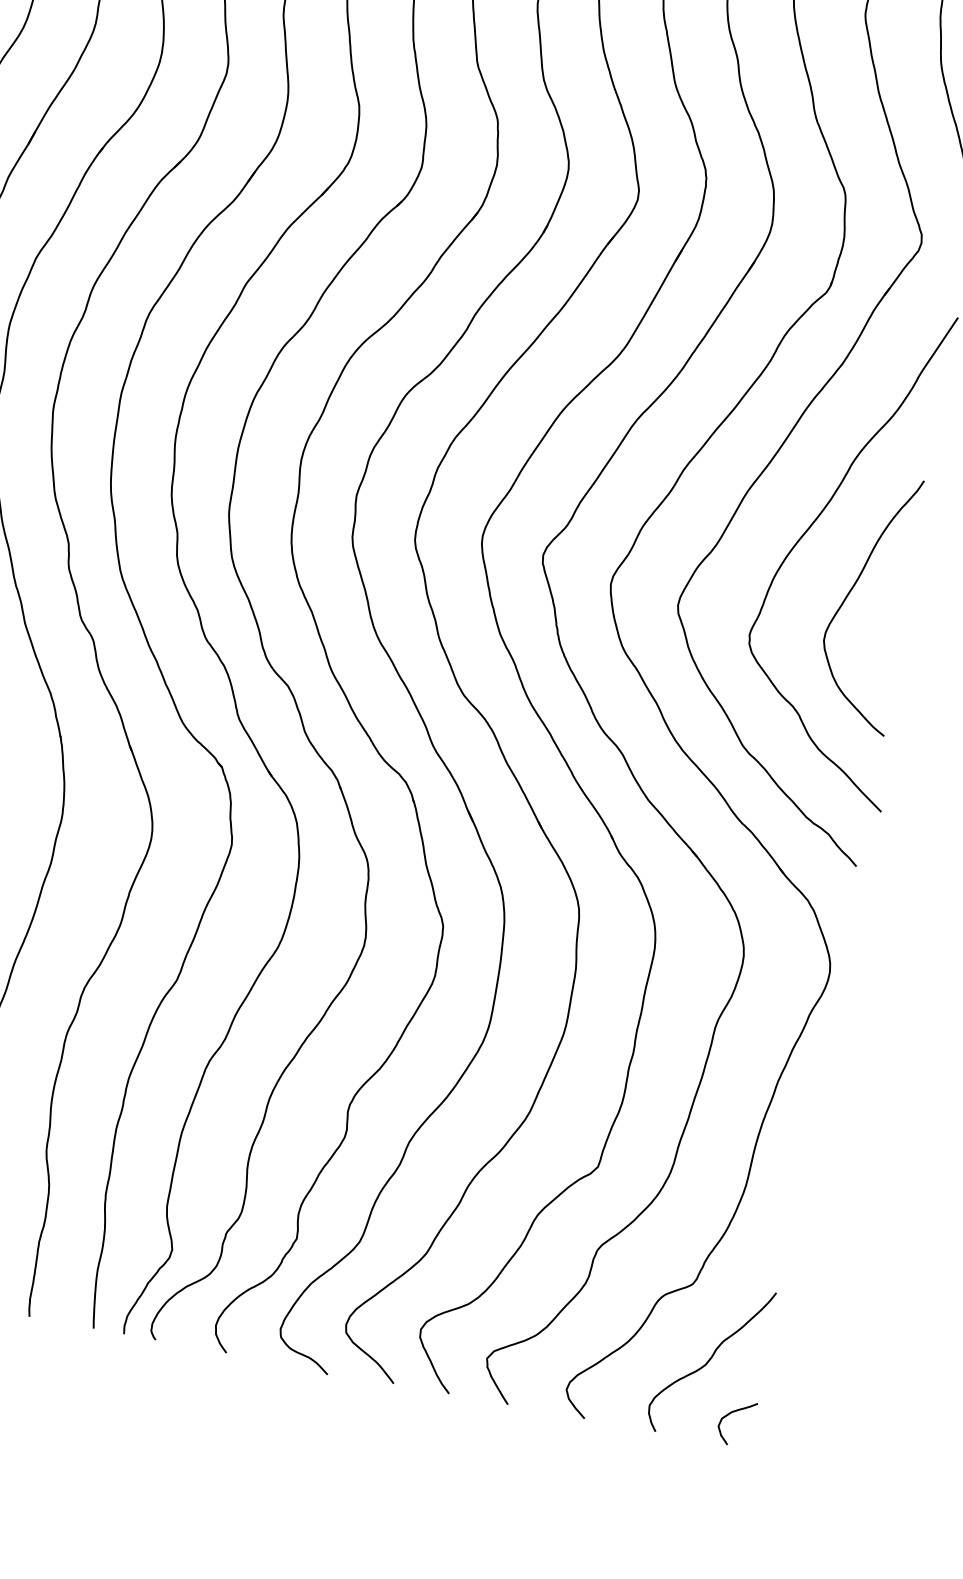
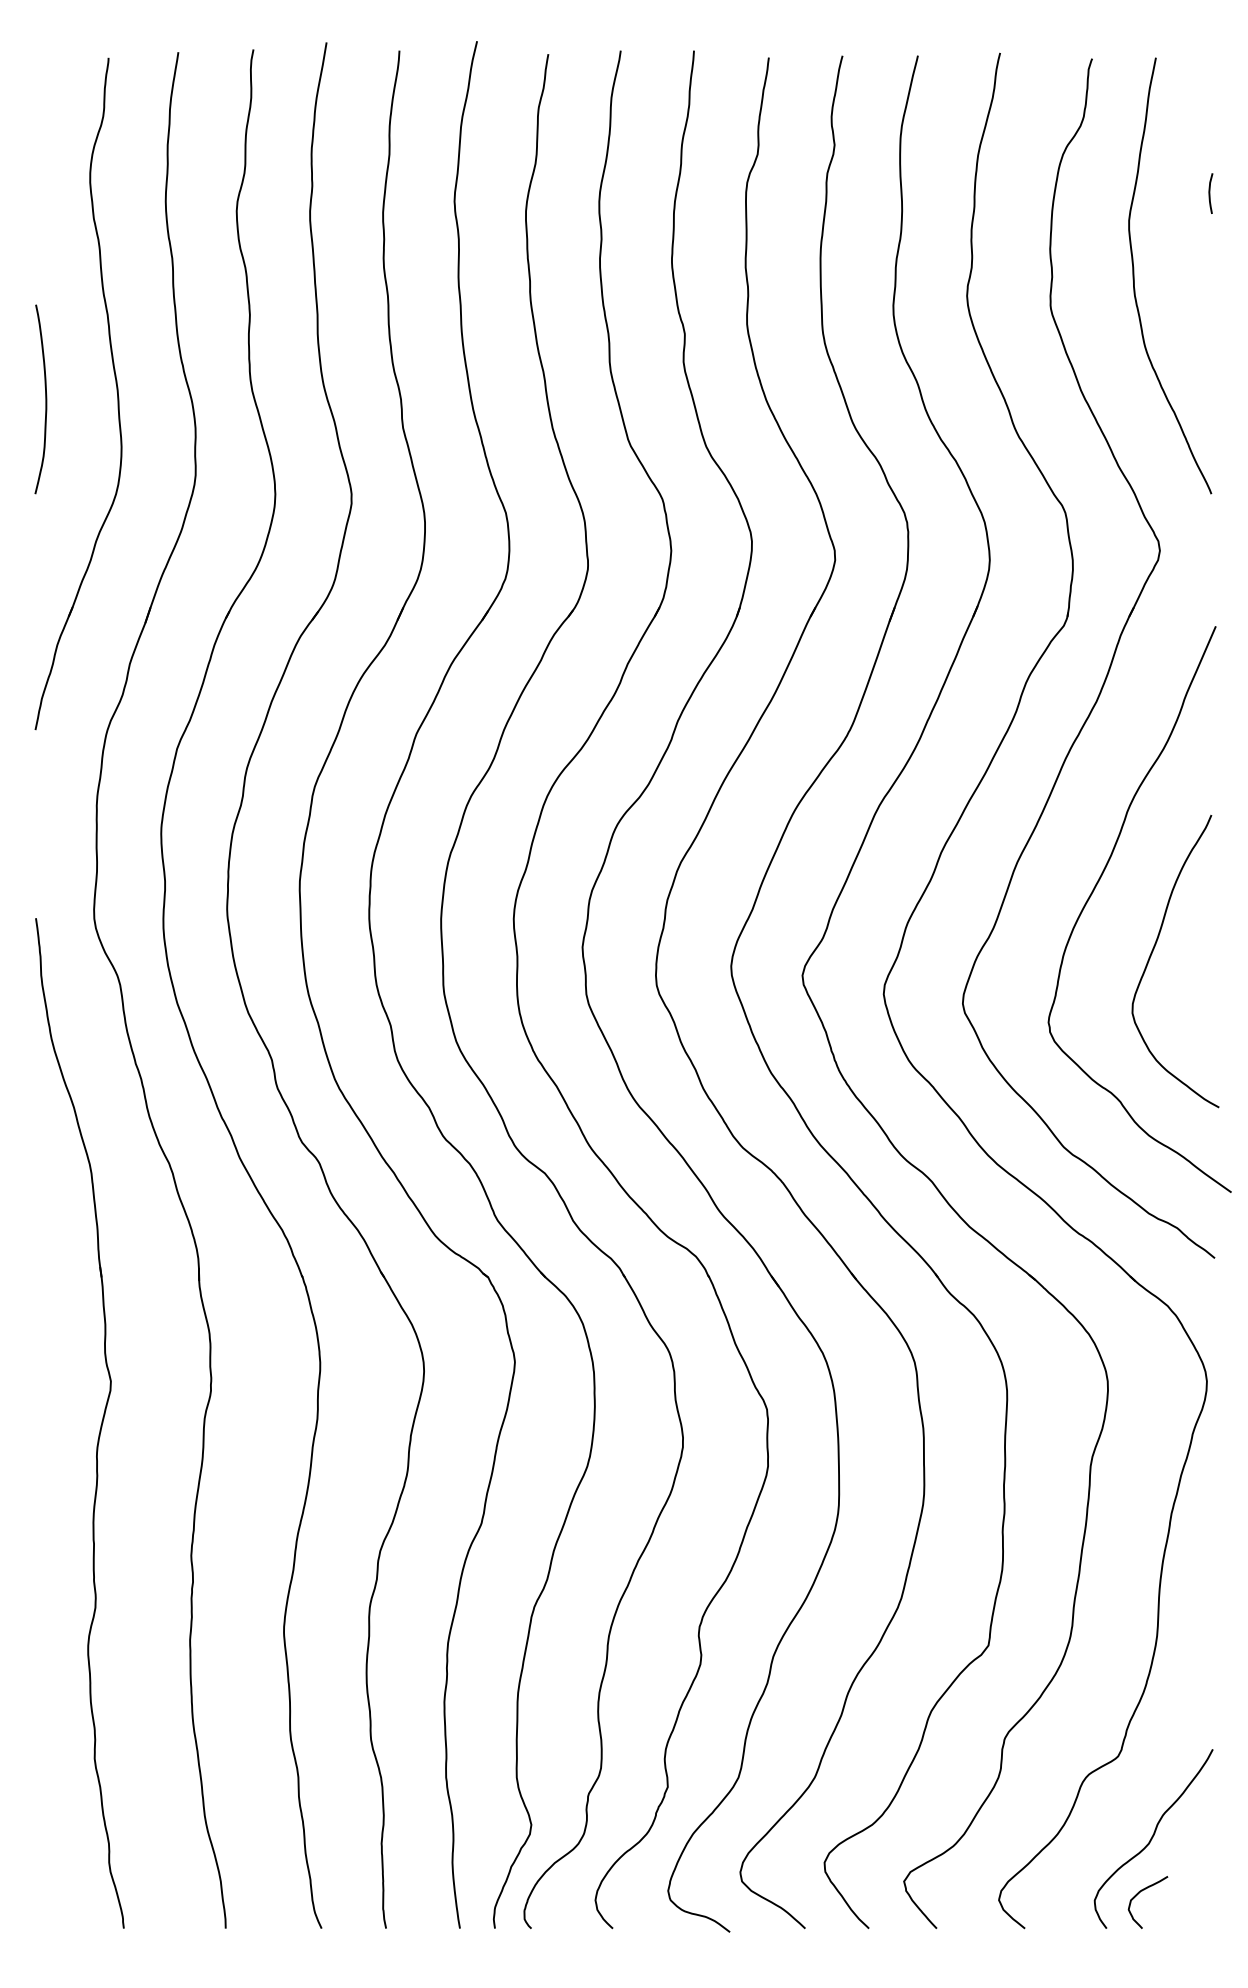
curve: (730, 1413) -> (1139, 1893), moved

